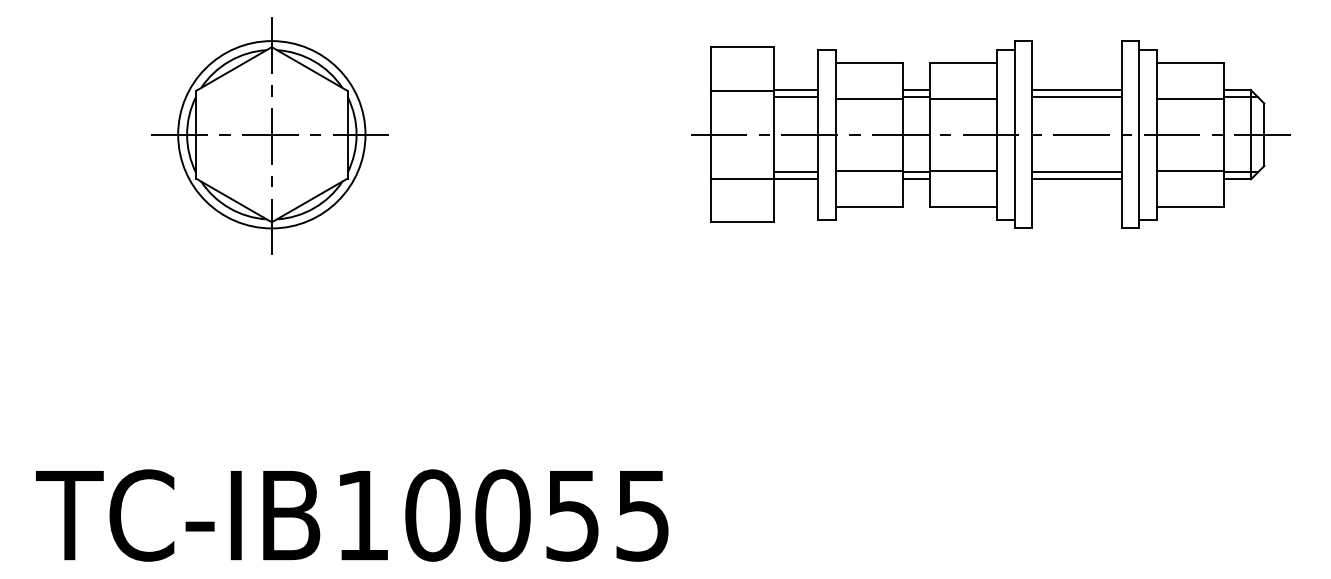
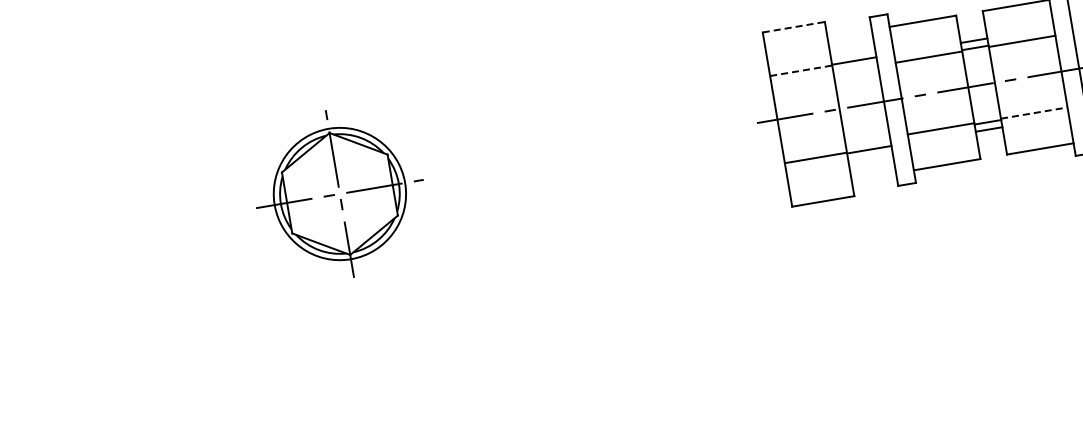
line: (742, 47) -> (793, 27), solid -> dashed
line: (742, 90) -> (801, 70), solid -> dashed
line: (795, 97) -> (855, 68), removed
part: (269, 135) -> (338, 194), size x0.7
line: (963, 170) -> (1034, 112), solid -> dashed
line: (795, 172) -> (867, 142), removed

